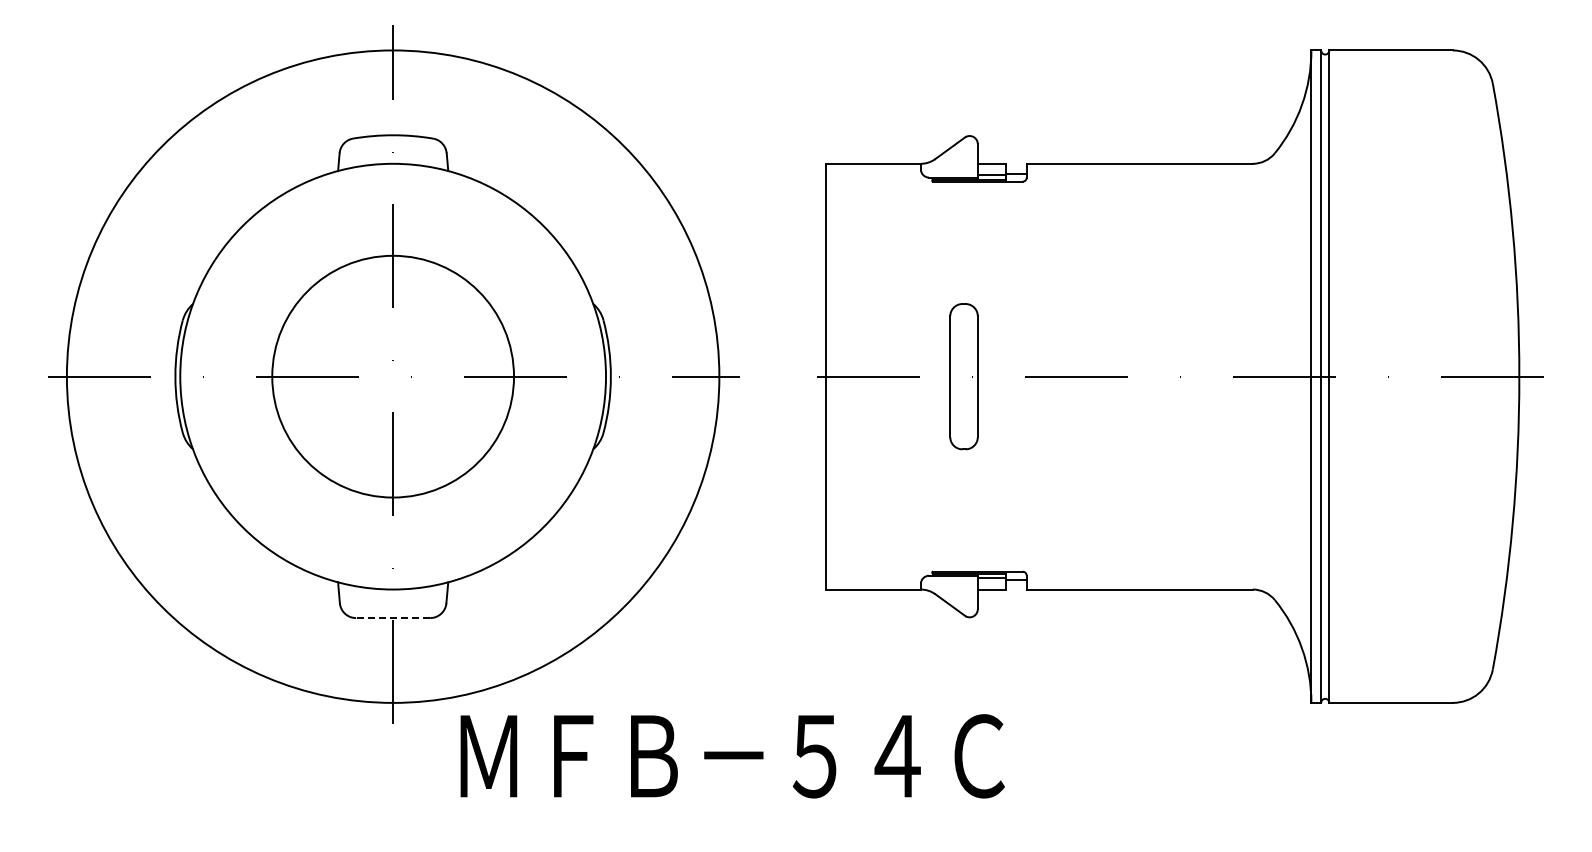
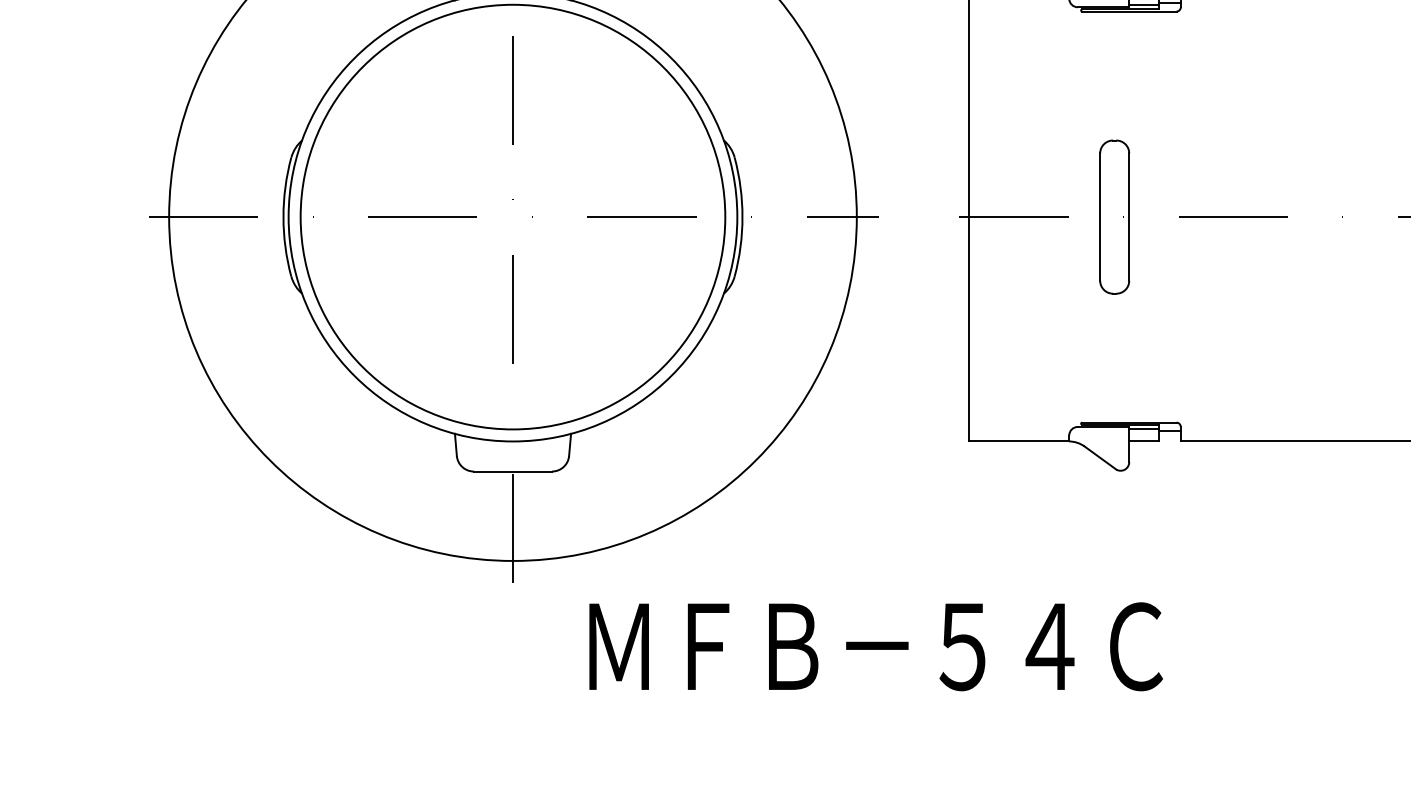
circle: (392, 376) -> (512, 216), size x1.67
line: (392, 618) -> (512, 471), dashed -> solid
text: (732, 756) -> (875, 646), moved

